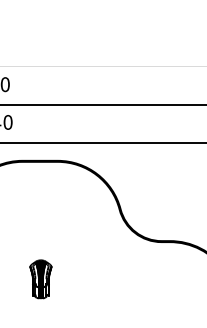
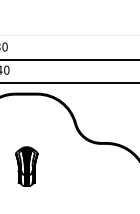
part: (40, 279) -> (26, 166), size x1.67

